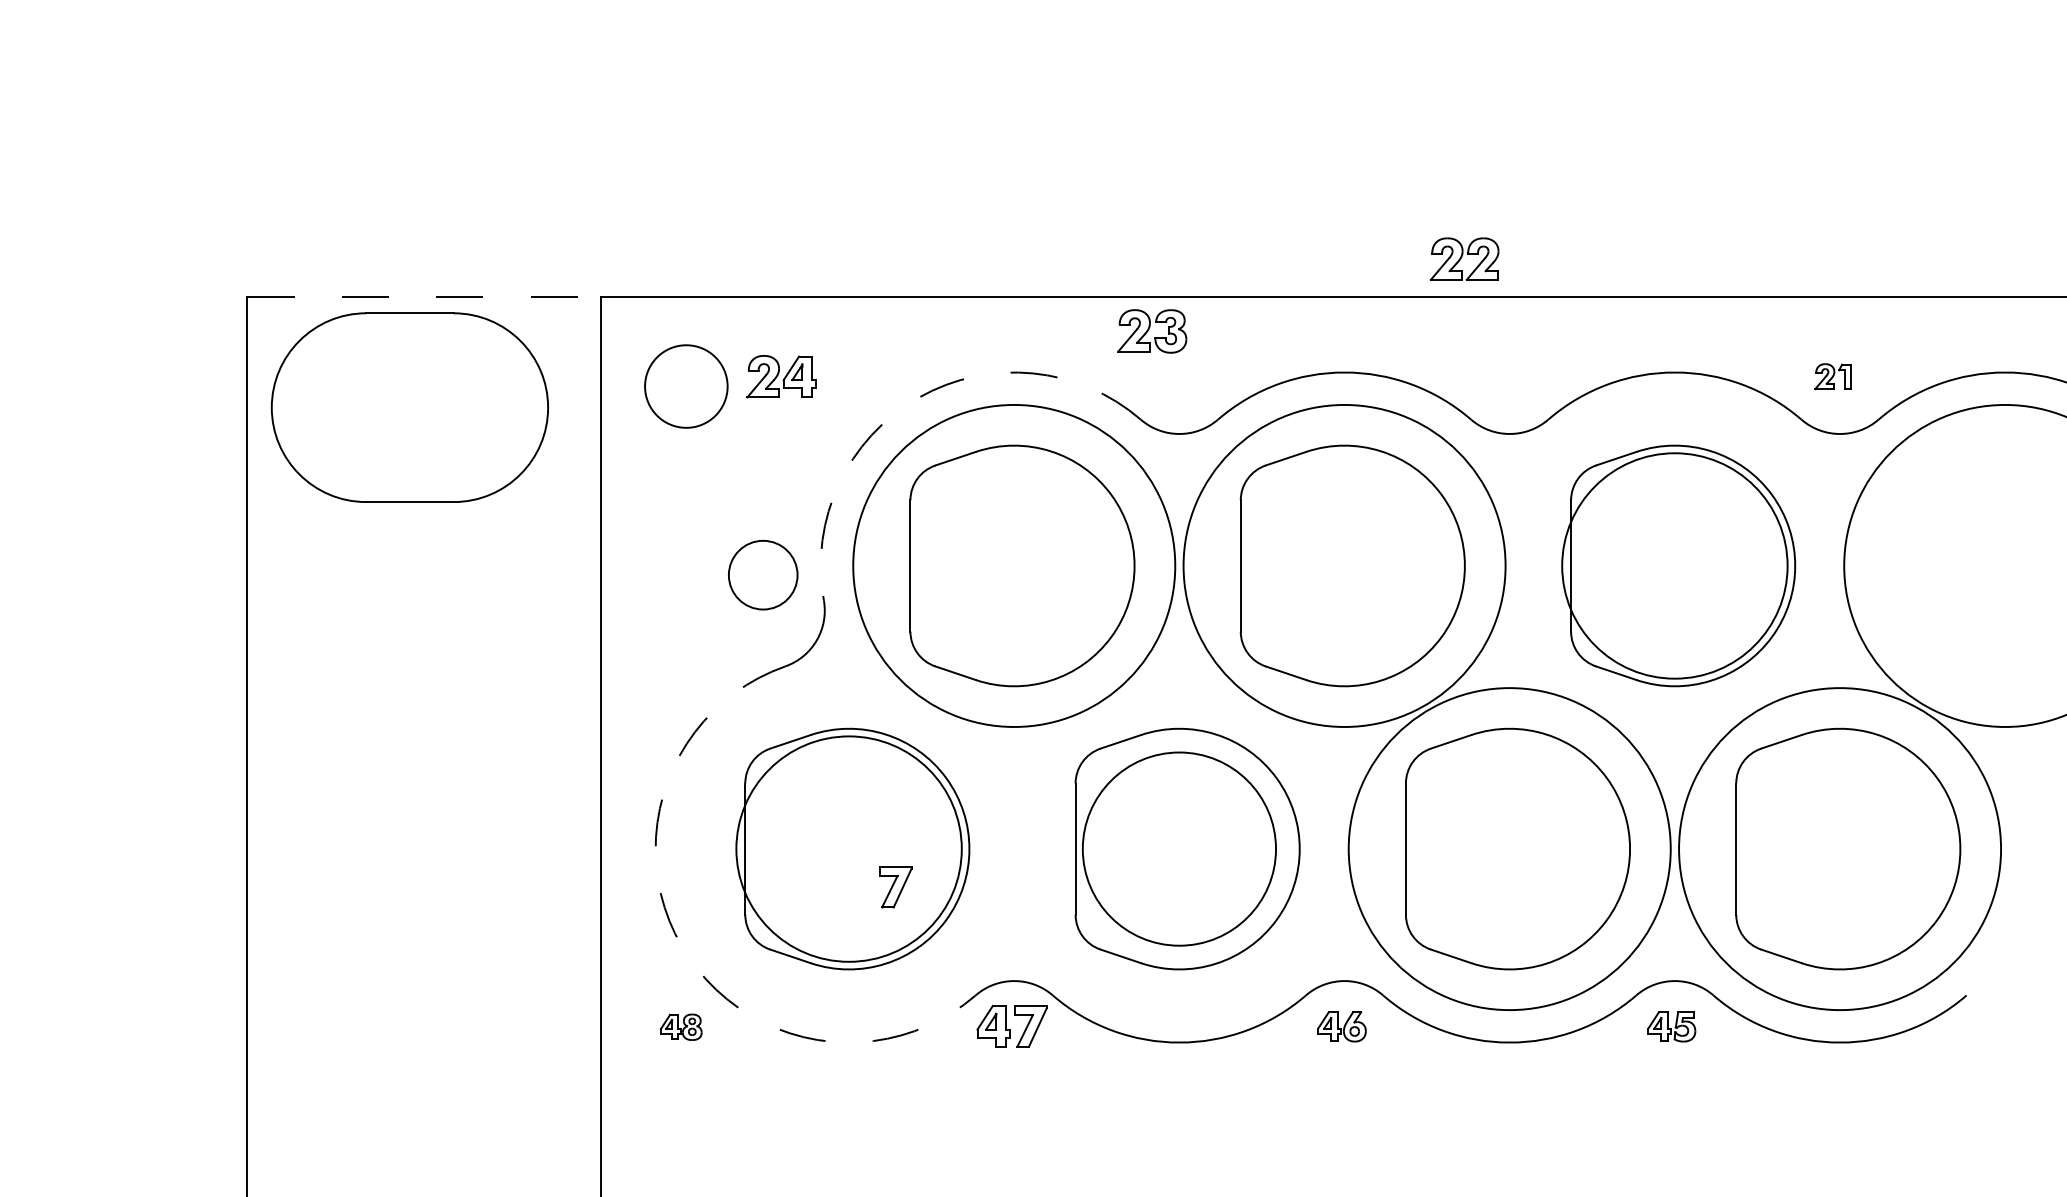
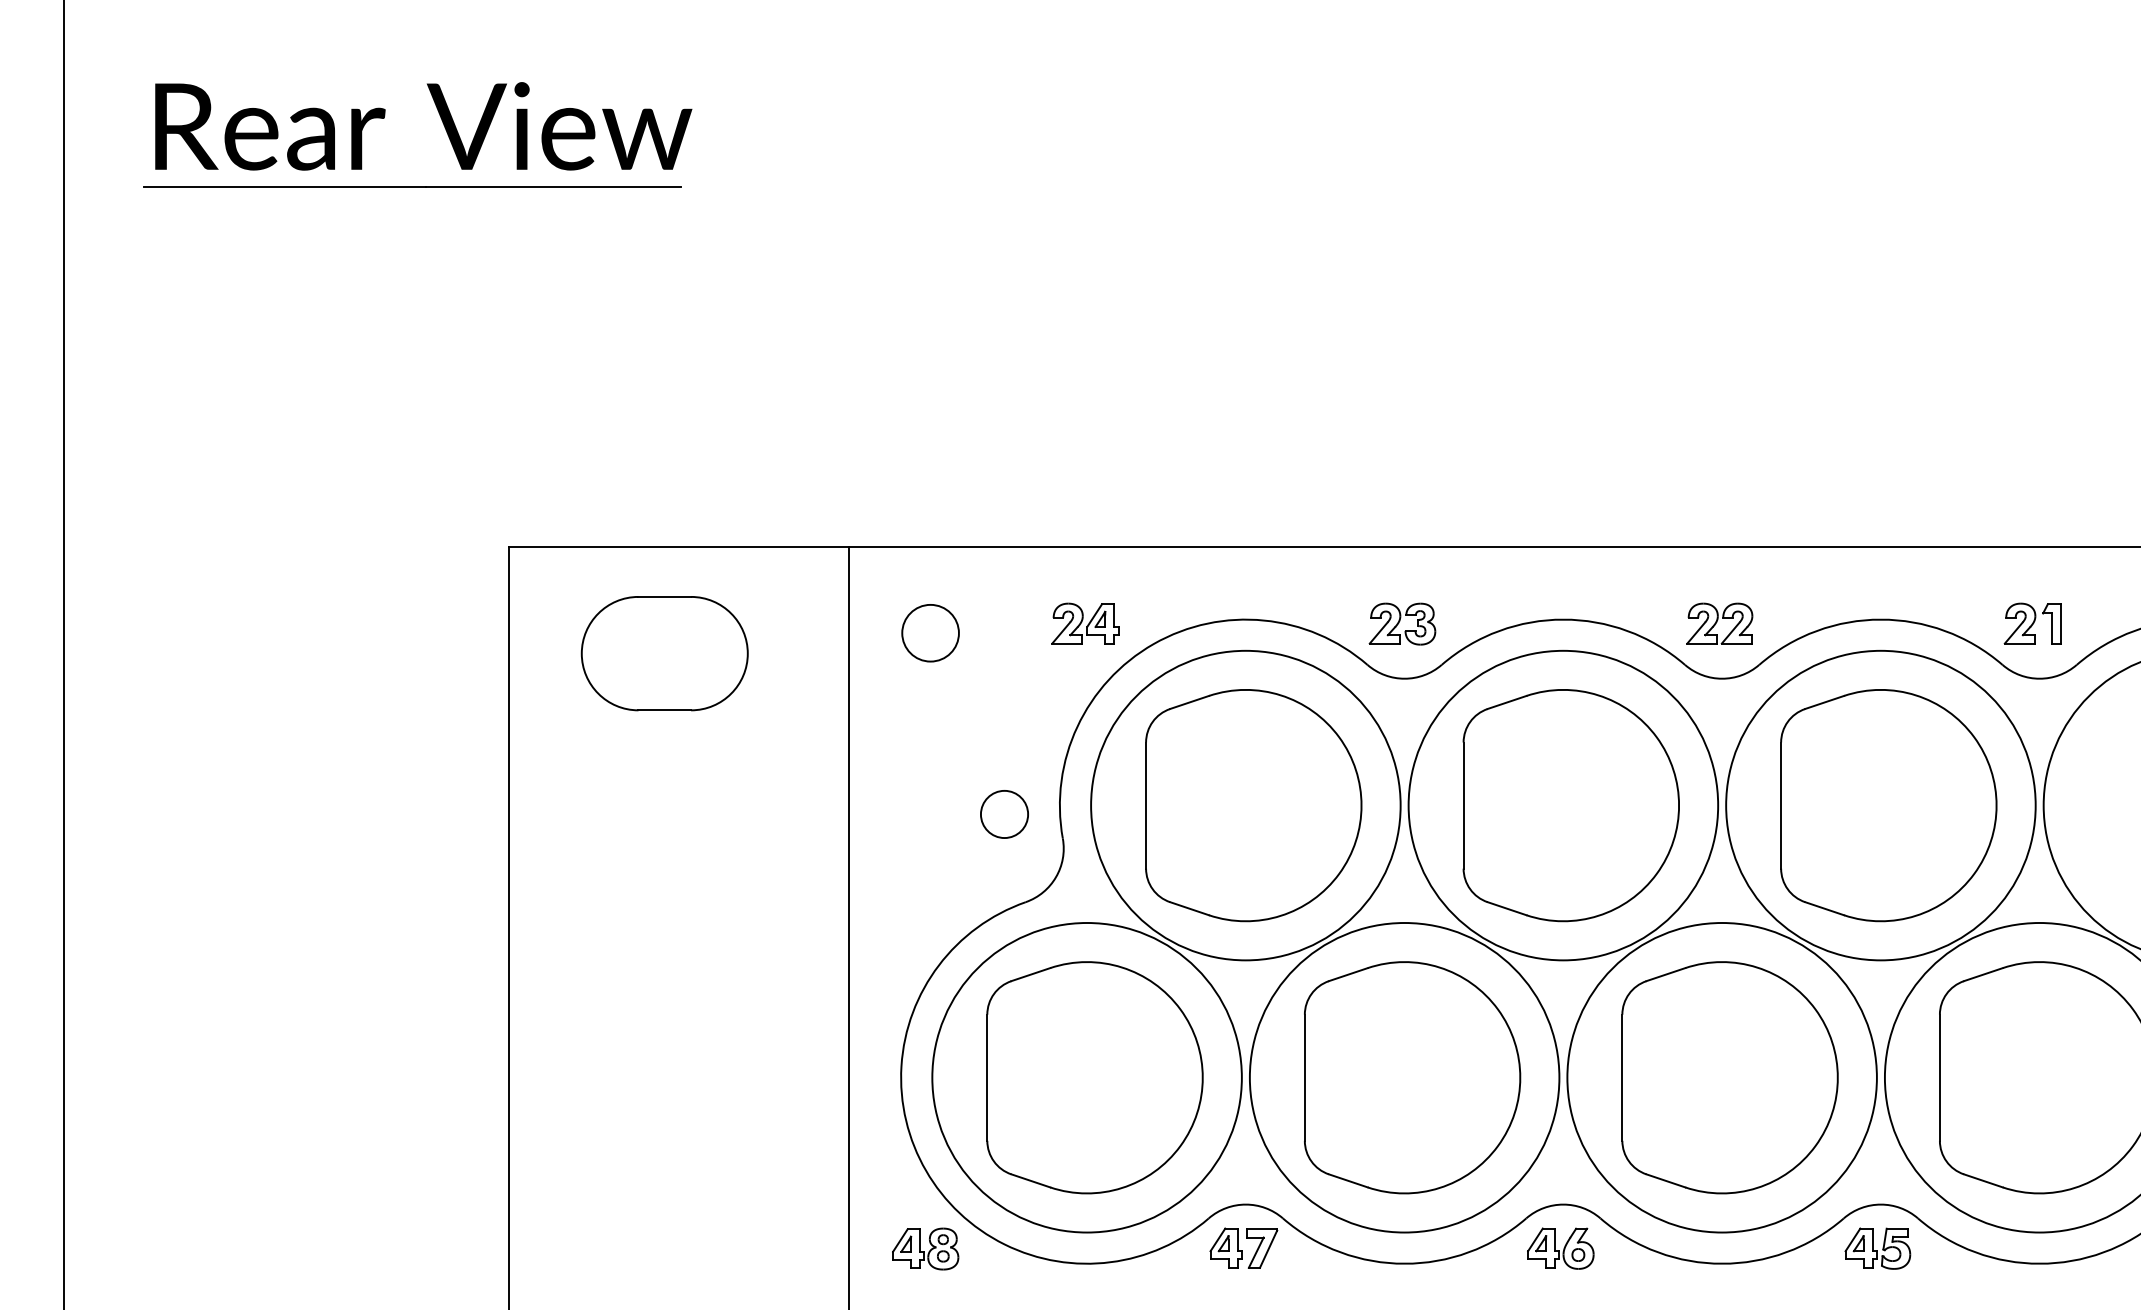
part: (1464, 258) -> (1719, 623), moved
line: (425, 297) -> (679, 547), dashed -> solid
part: (1152, 330) -> (1402, 623), moved
part: (781, 376) -> (1085, 623), moved
part: (1832, 376) -> (2032, 623), size x1.67
circle: (686, 386) -> (930, 633), size x0.71
arc: (918, 398) -> (1153, 644), dashed -> solid
part: (409, 407) -> (664, 653), size x0.62
circle: (1674, 565) -> (1880, 805), size x1.43
circle: (763, 575) -> (1004, 814), size x0.71
circle: (848, 848) -> (1086, 1077), size x1.43
circle: (1179, 848) -> (1404, 1077), size x1.67
part: (896, 887) -> (1132, 1114), removed
arc: (682, 945) -> (926, 1170), dashed -> solid
part: (680, 1026) -> (925, 1248), size x1.67
part: (1341, 1026) -> (1560, 1248), size x1.43
part: (1671, 1026) -> (1877, 1248), size x1.43

